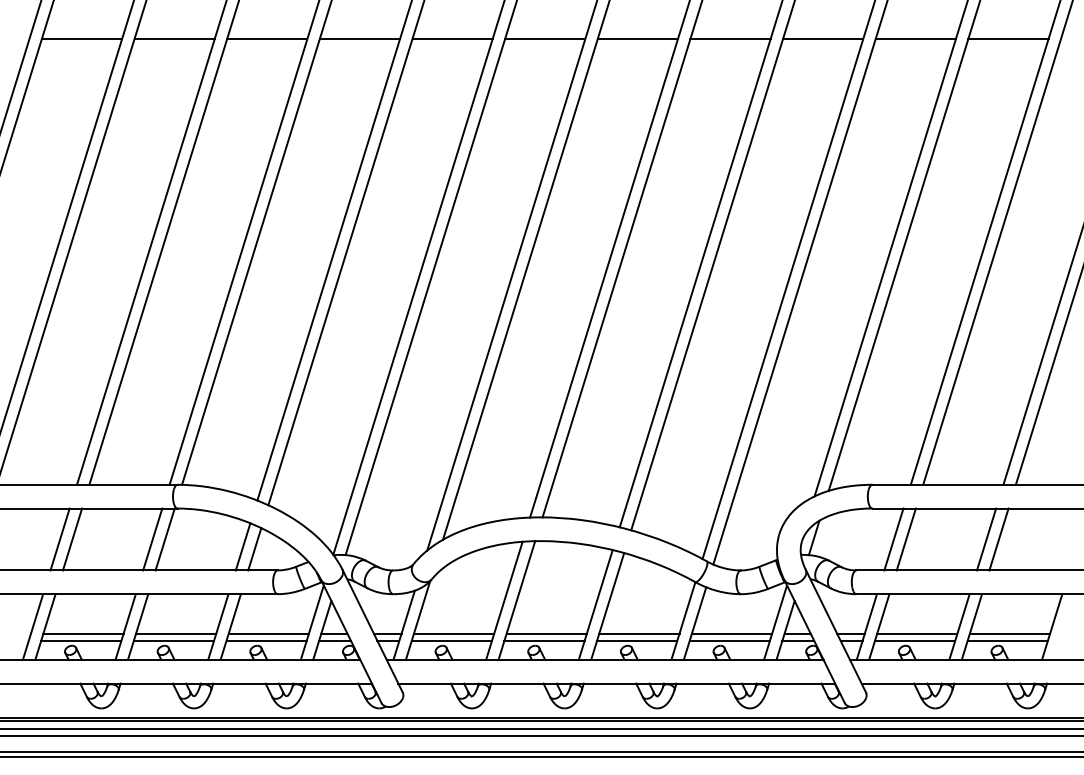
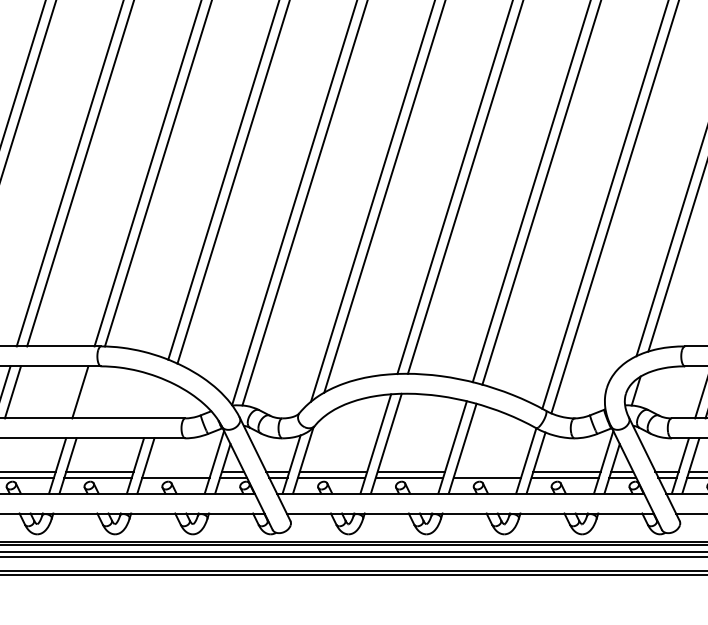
line: (164, 539) -> (90, 392), removed
line: (242, 546) -> (155, 398), removed
line: (254, 549) -> (165, 400), removed
line: (268, 633) -> (177, 471), removed
line: (639, 633) -> (489, 471), removed

